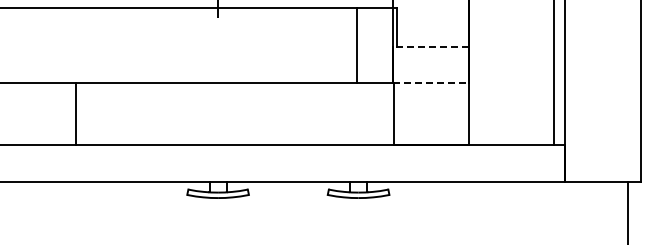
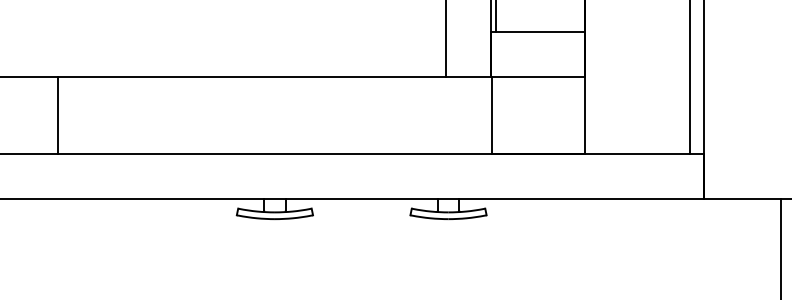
line: (431, 46) -> (538, 31), dashed -> solid
line: (431, 83) -> (538, 77), dashed -> solid
line: (76, 114) -> (57, 115), moved

